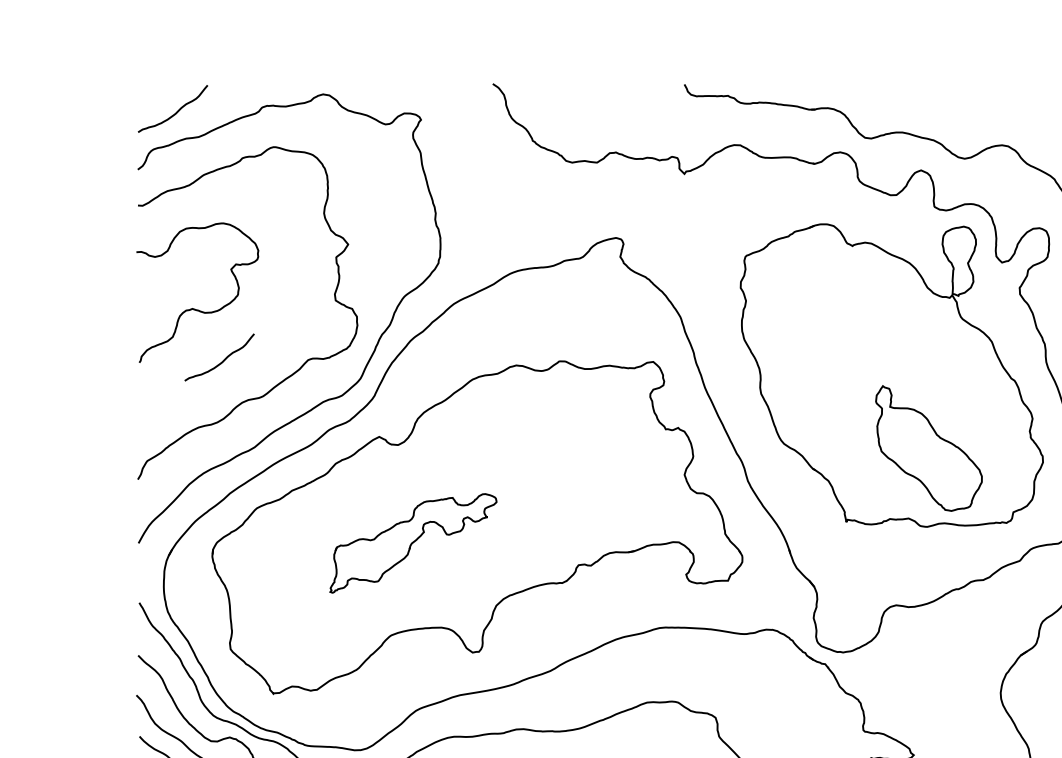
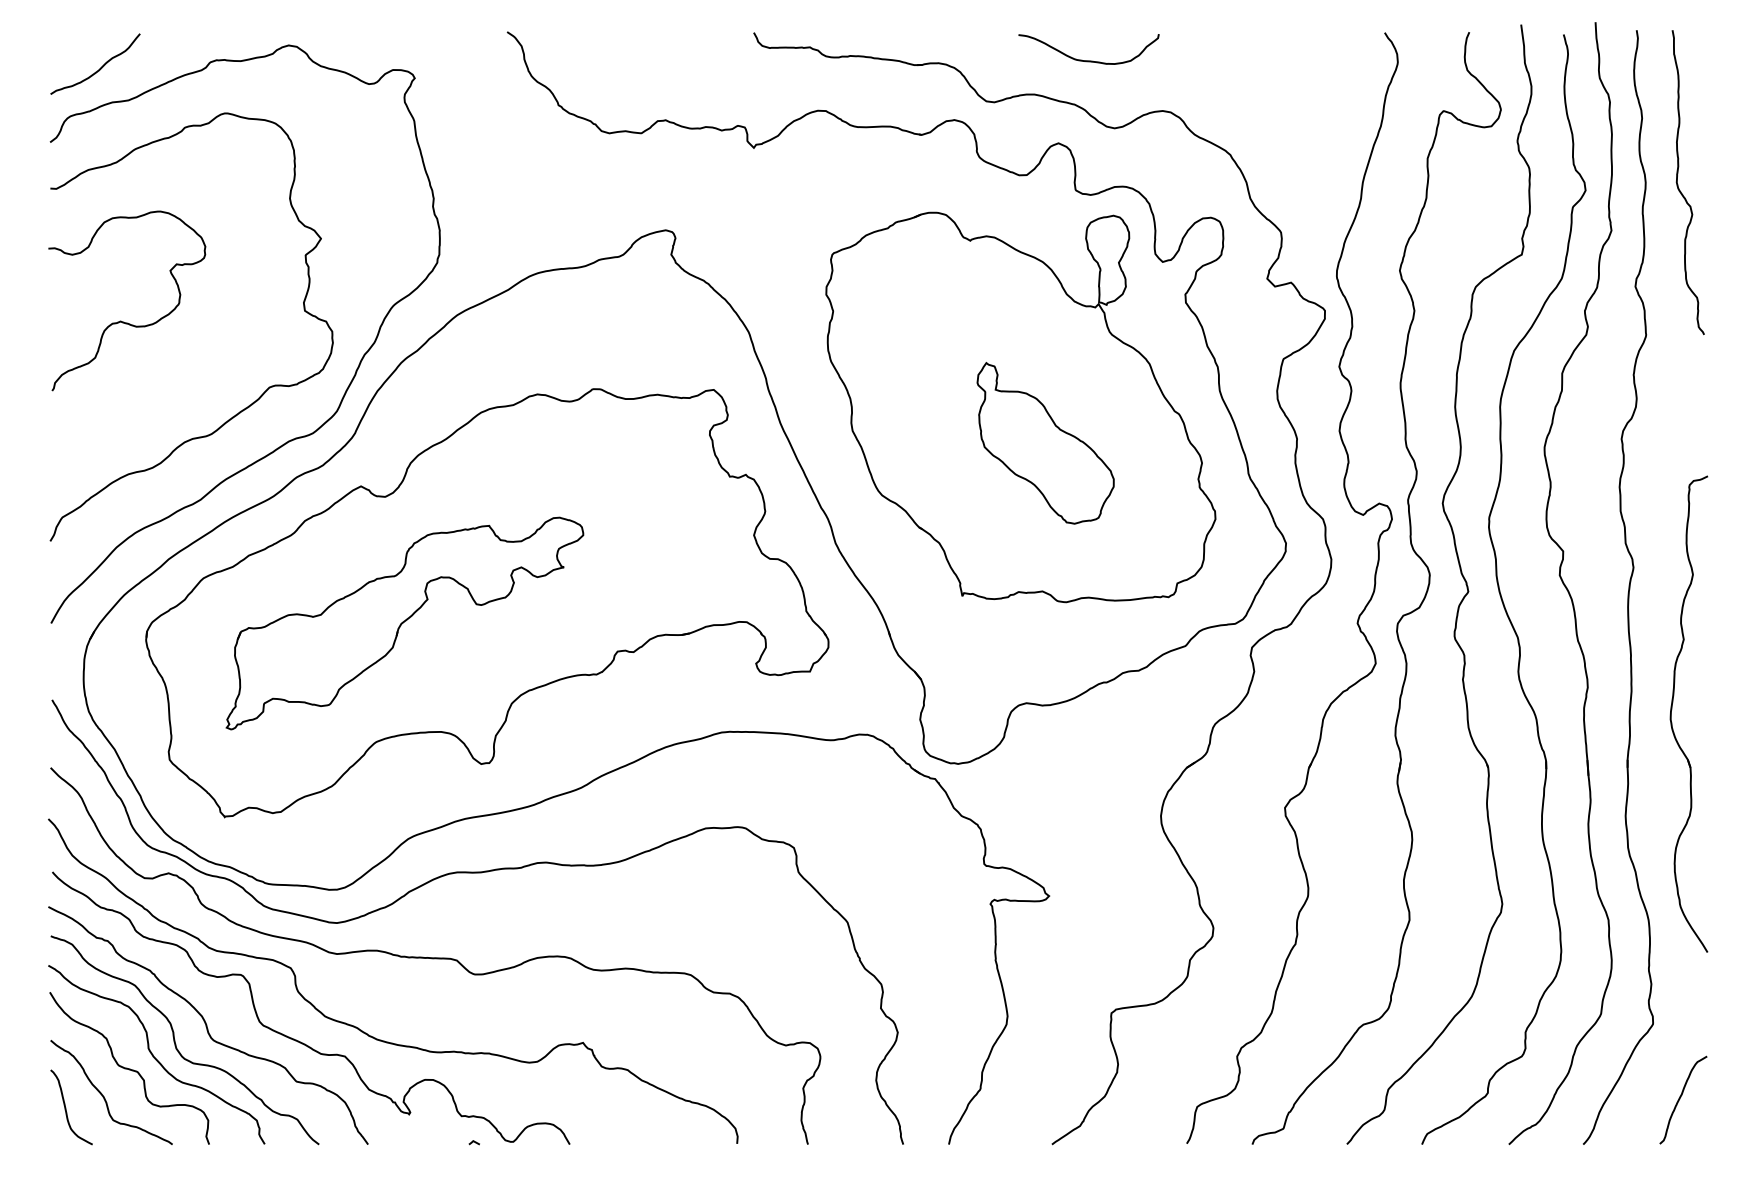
curve: (944, 106) -> (1088, 60), added
curve: (223, 360) -> (160, 387), removed
part: (928, 448) -> (1045, 443), moved
part: (413, 543) -> (404, 623), size x1.67

